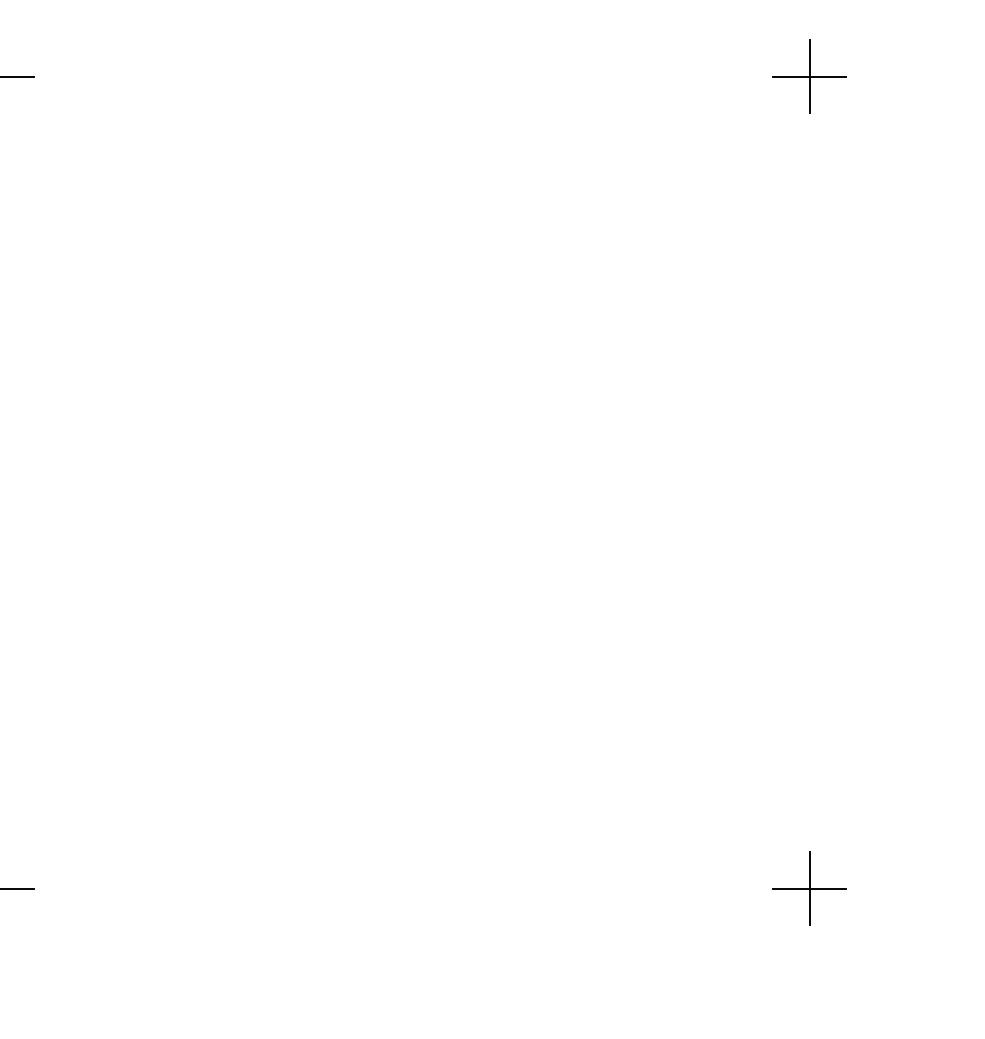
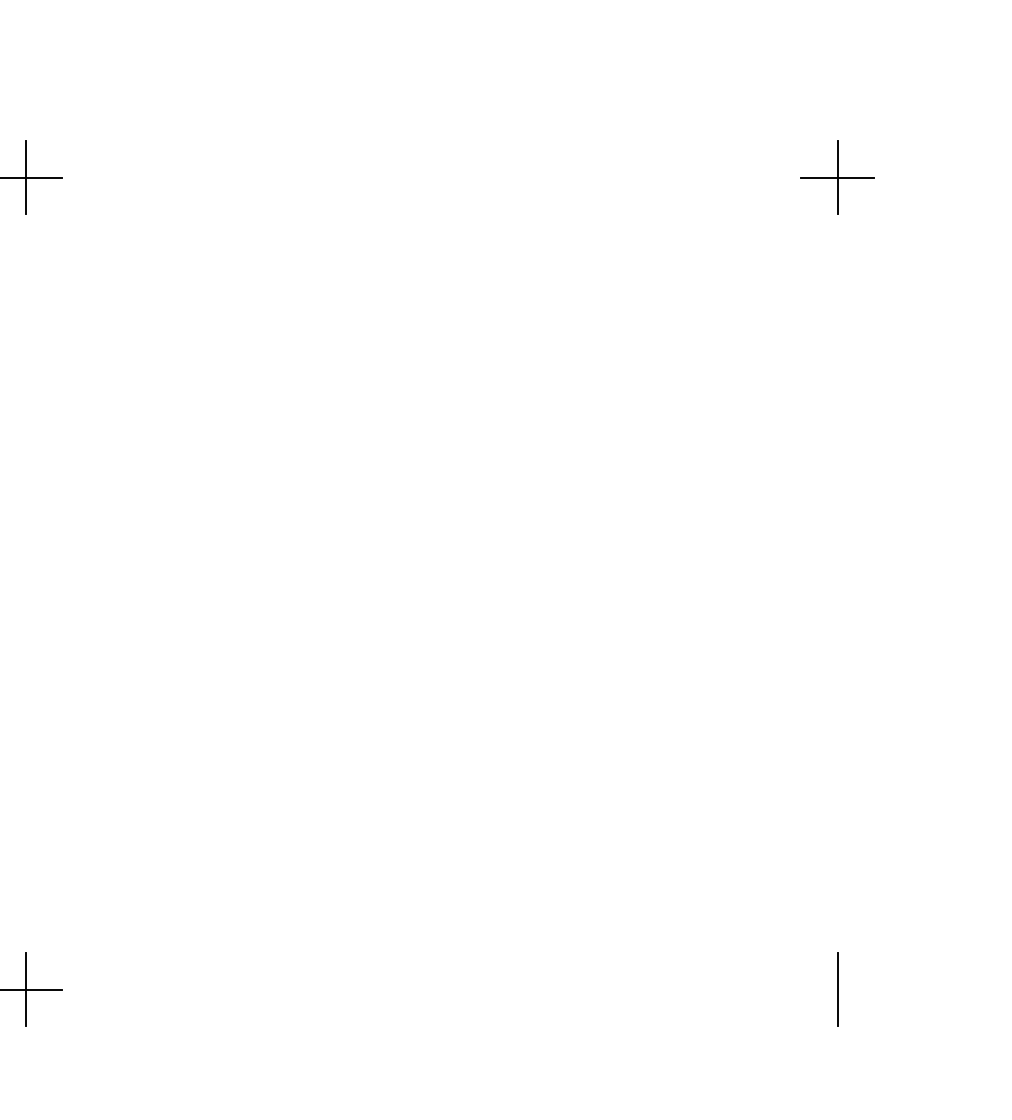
line: (809, 888) -> (837, 989), removed

